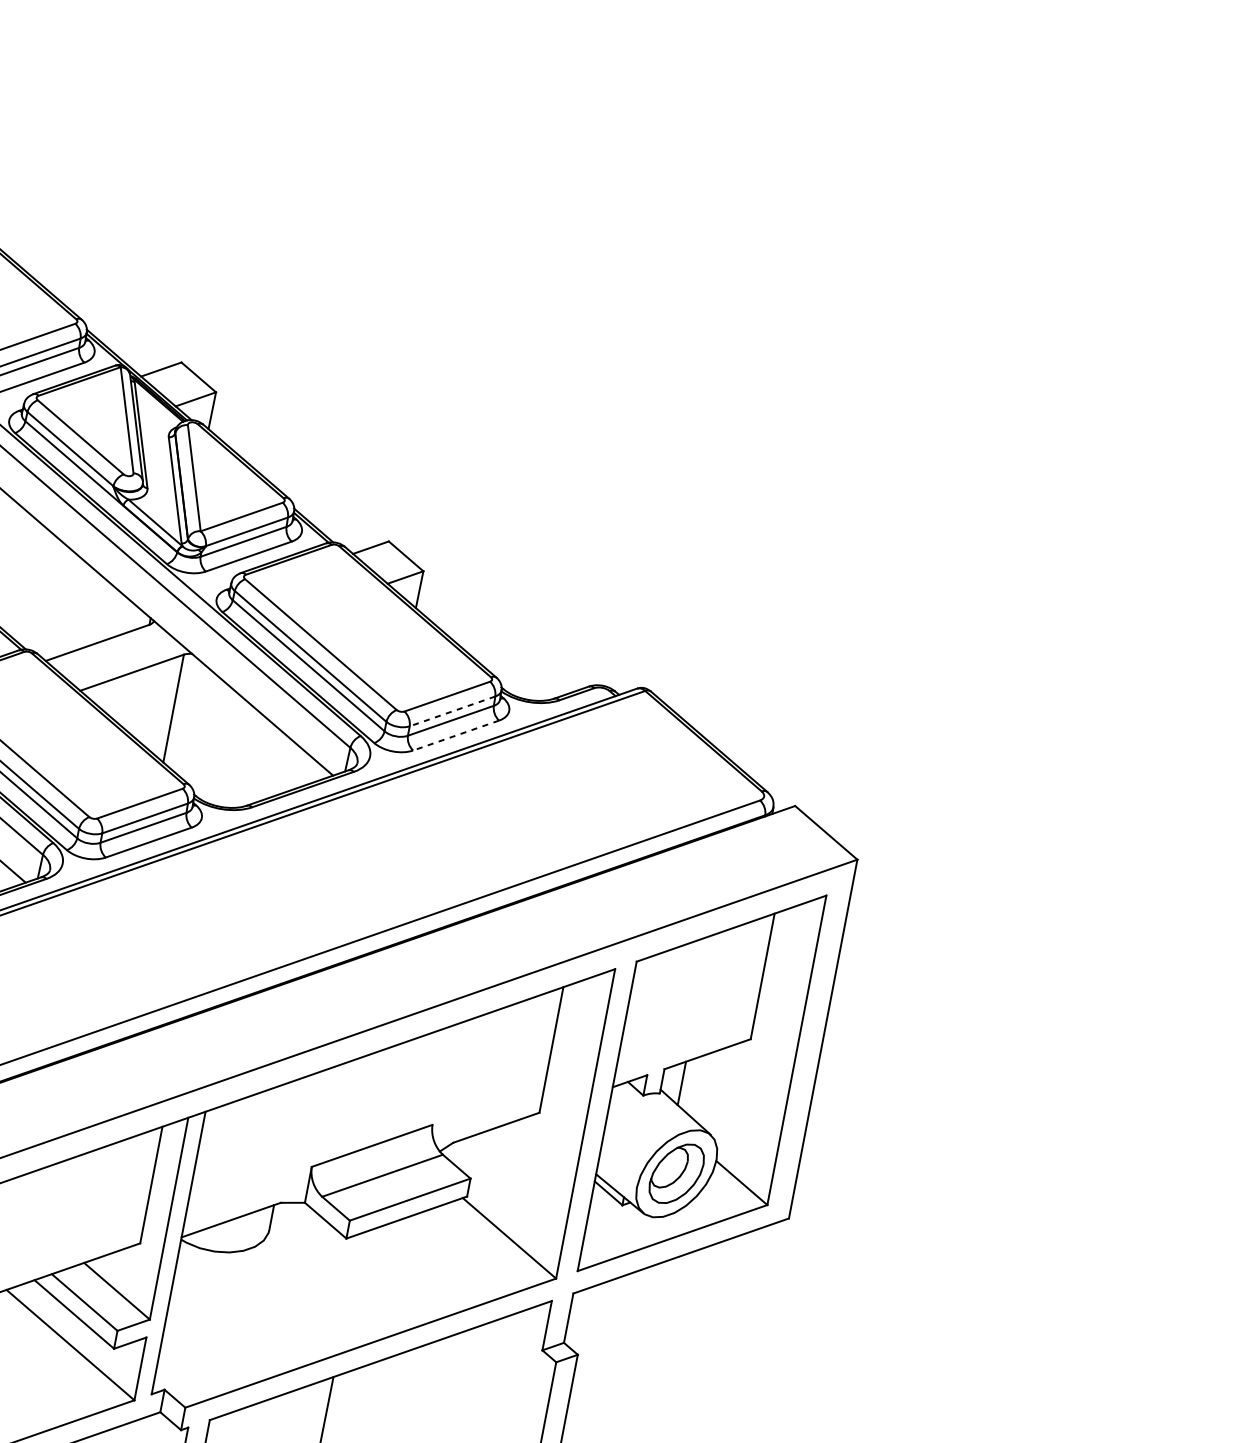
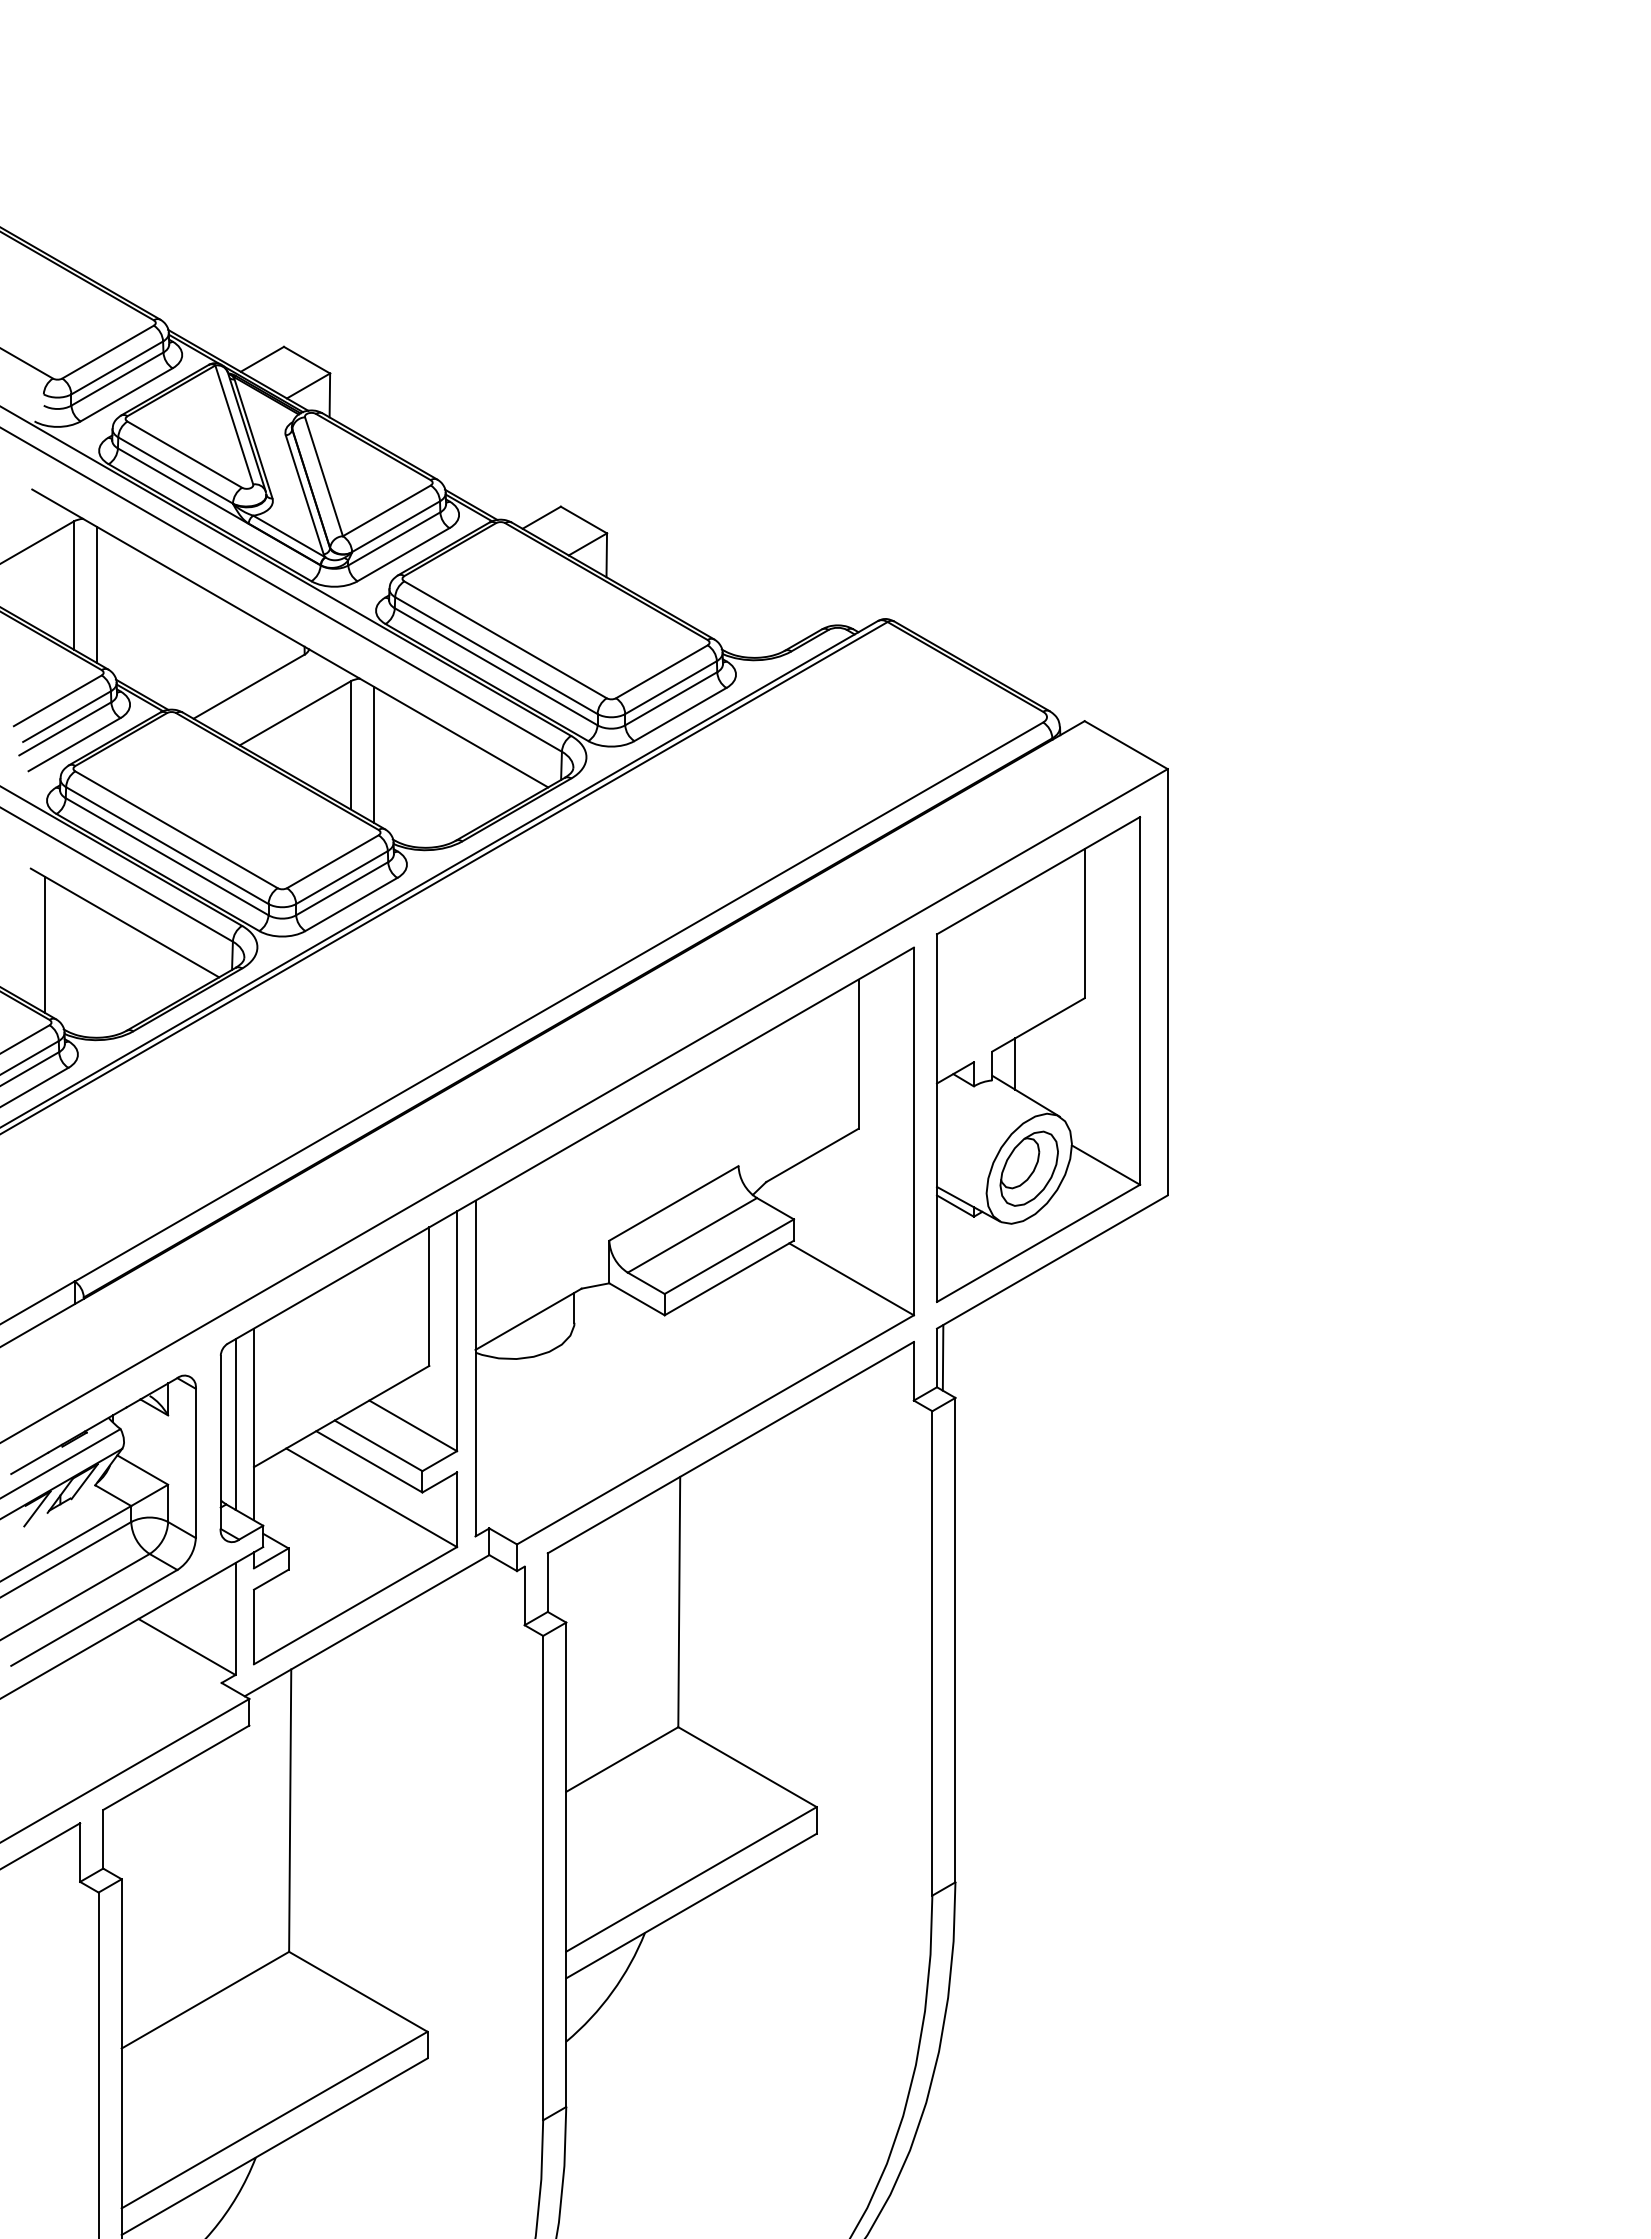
line: (452, 711) -> (671, 687), dashed -> solid
line: (191, 719) -> (373, 754), added
line: (456, 735) -> (680, 714), dashed -> solid
line: (573, 1318) -> (942, 1357), added

